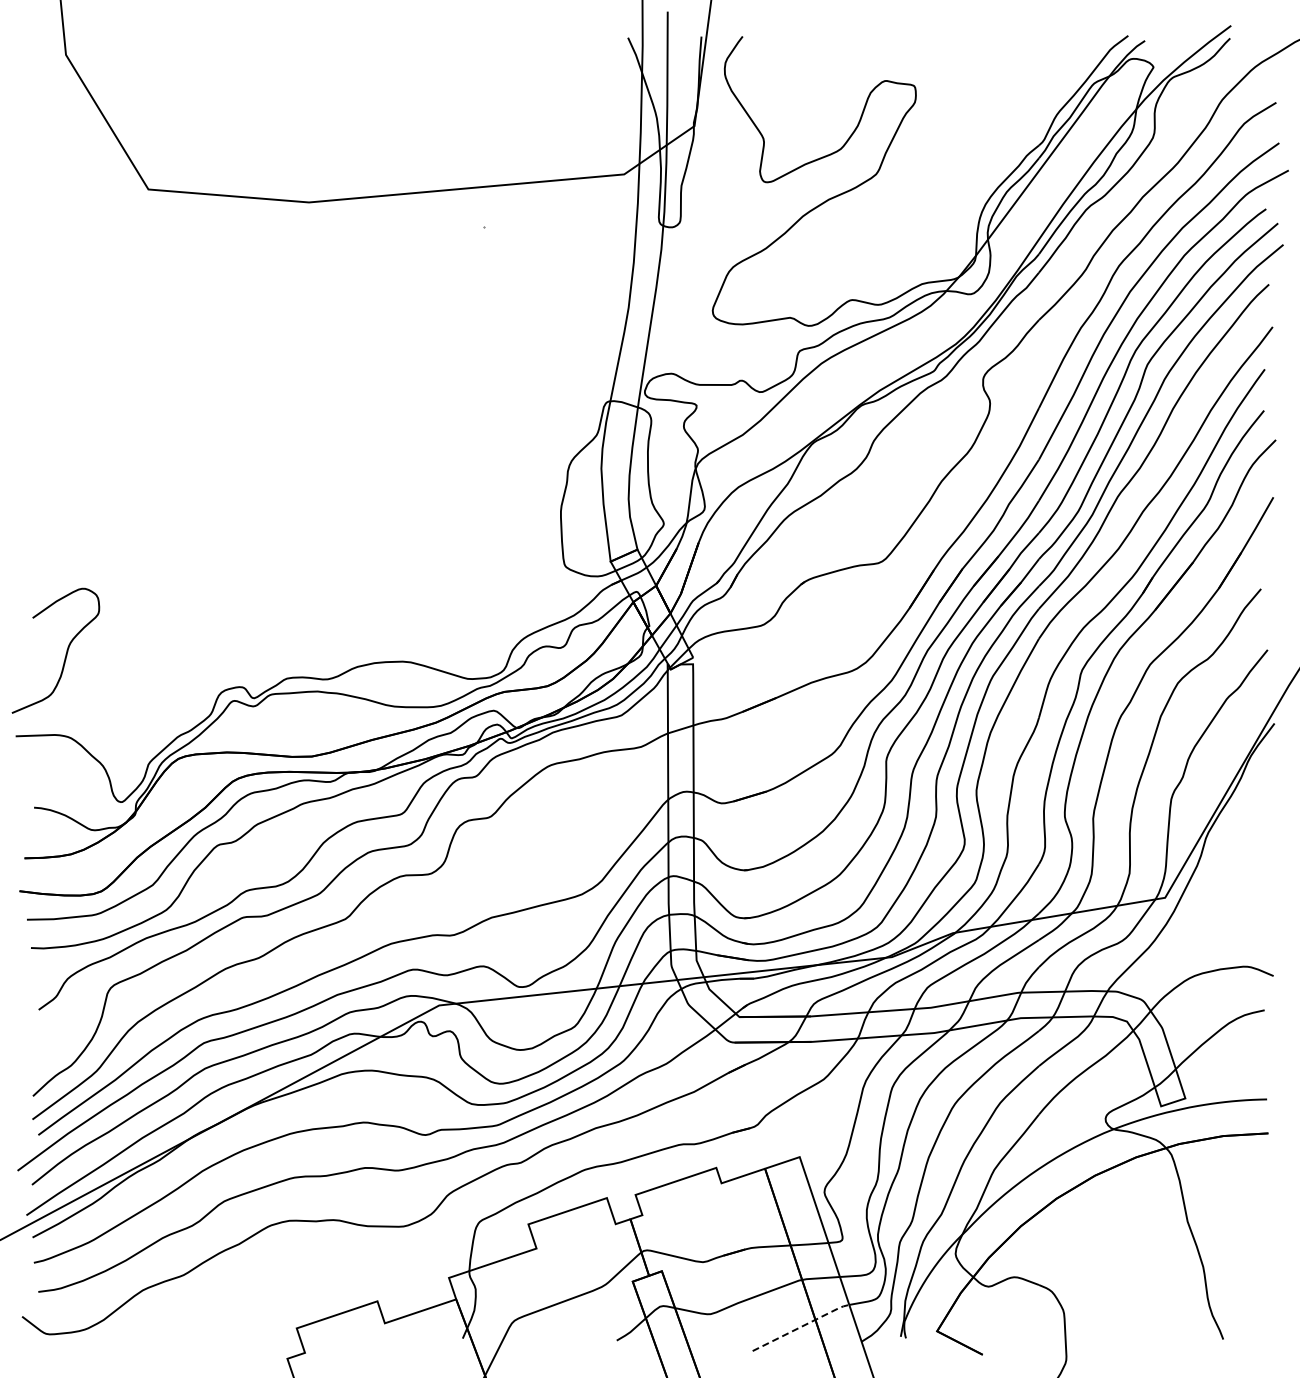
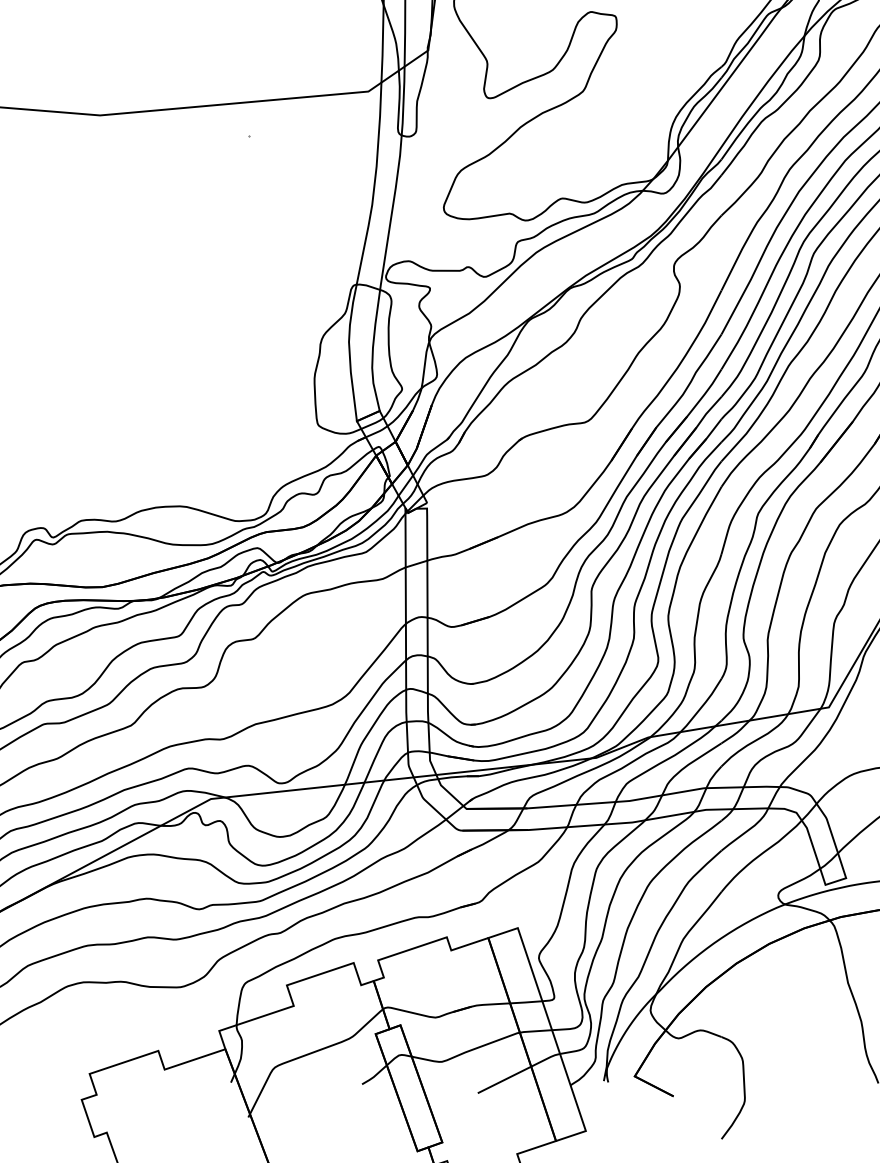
line: (802, 1326) -> (520, 1072), dashed -> solid

